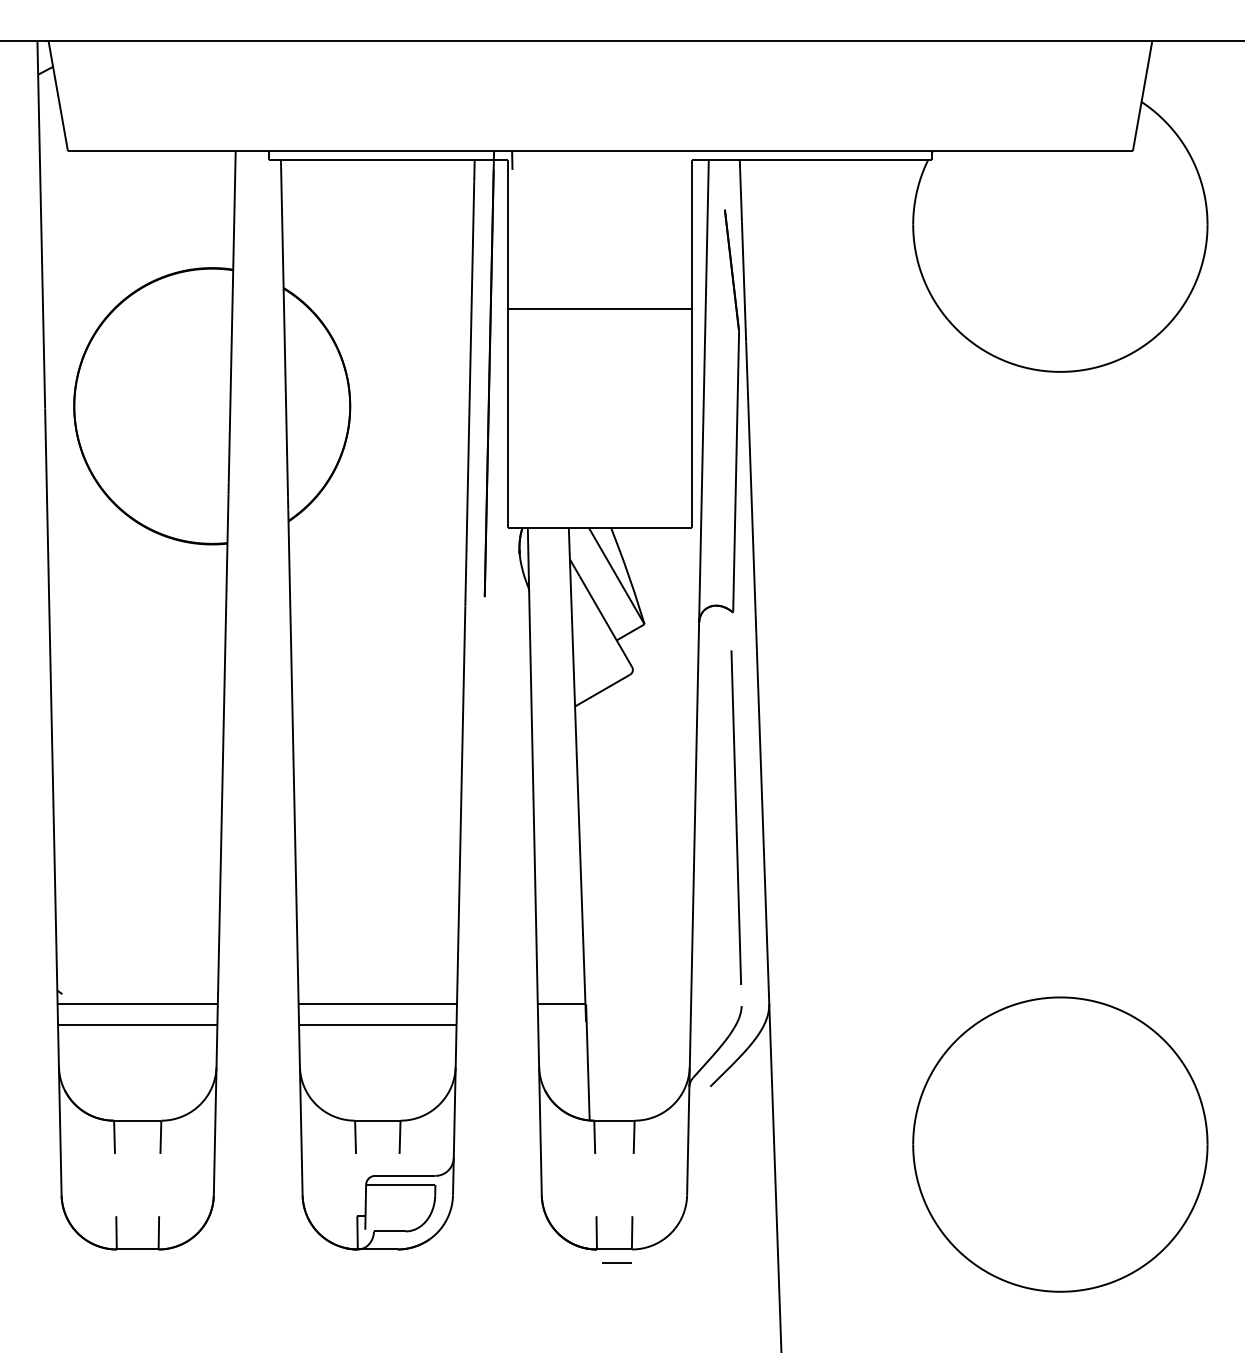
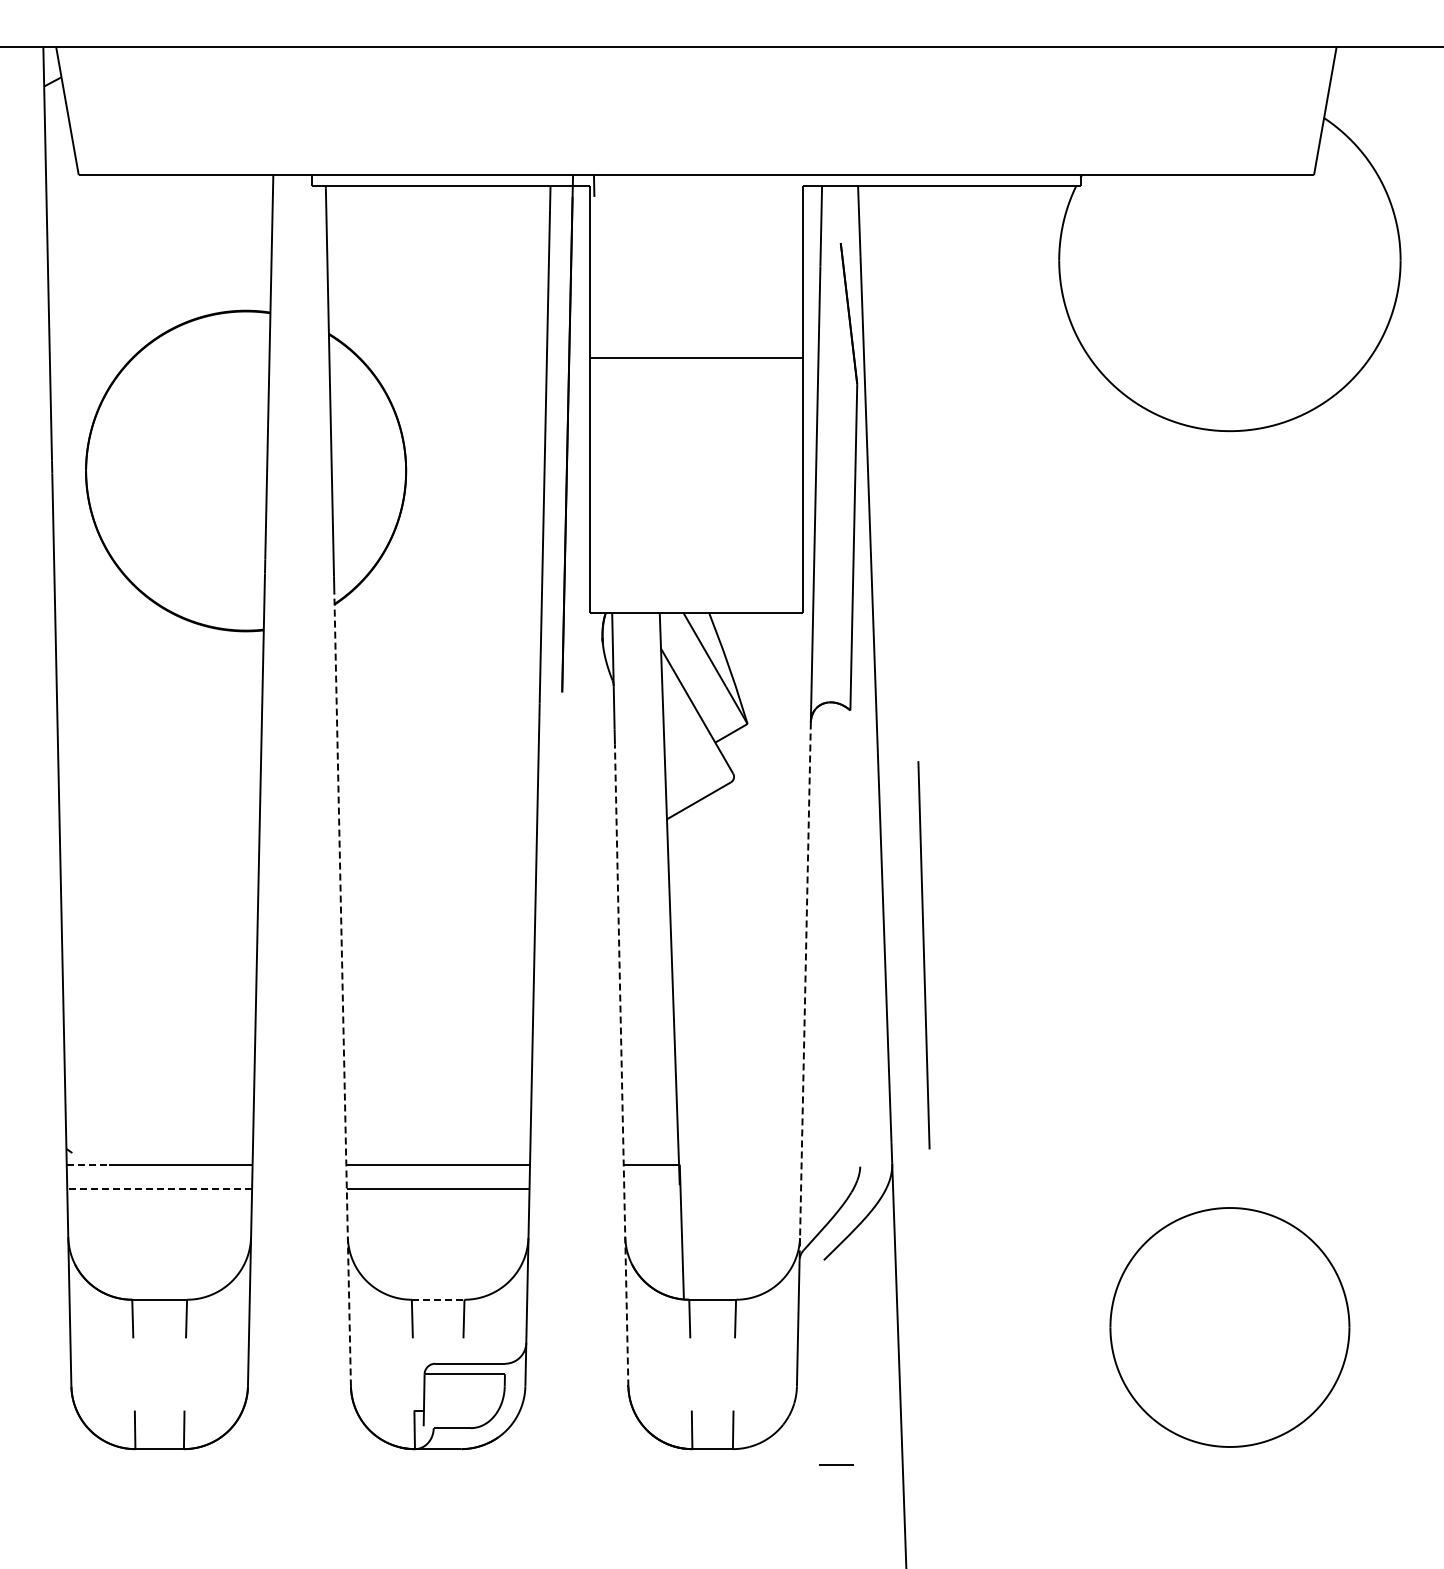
line: (735, 817) -> (923, 955), moved
line: (295, 852) -> (342, 988), solid -> dashed
line: (694, 855) -> (805, 992), solid -> dashed
line: (535, 917) -> (621, 1064), solid -> dashed
line: (76, 1004) -> (88, 1164), solid -> dashed
line: (137, 1024) -> (159, 1188), solid -> dashed
line: (378, 1120) -> (438, 1299), solid -> dashed
part: (1060, 1144) -> (1229, 1327), size x0.7
line: (616, 1262) -> (836, 1464), moved

